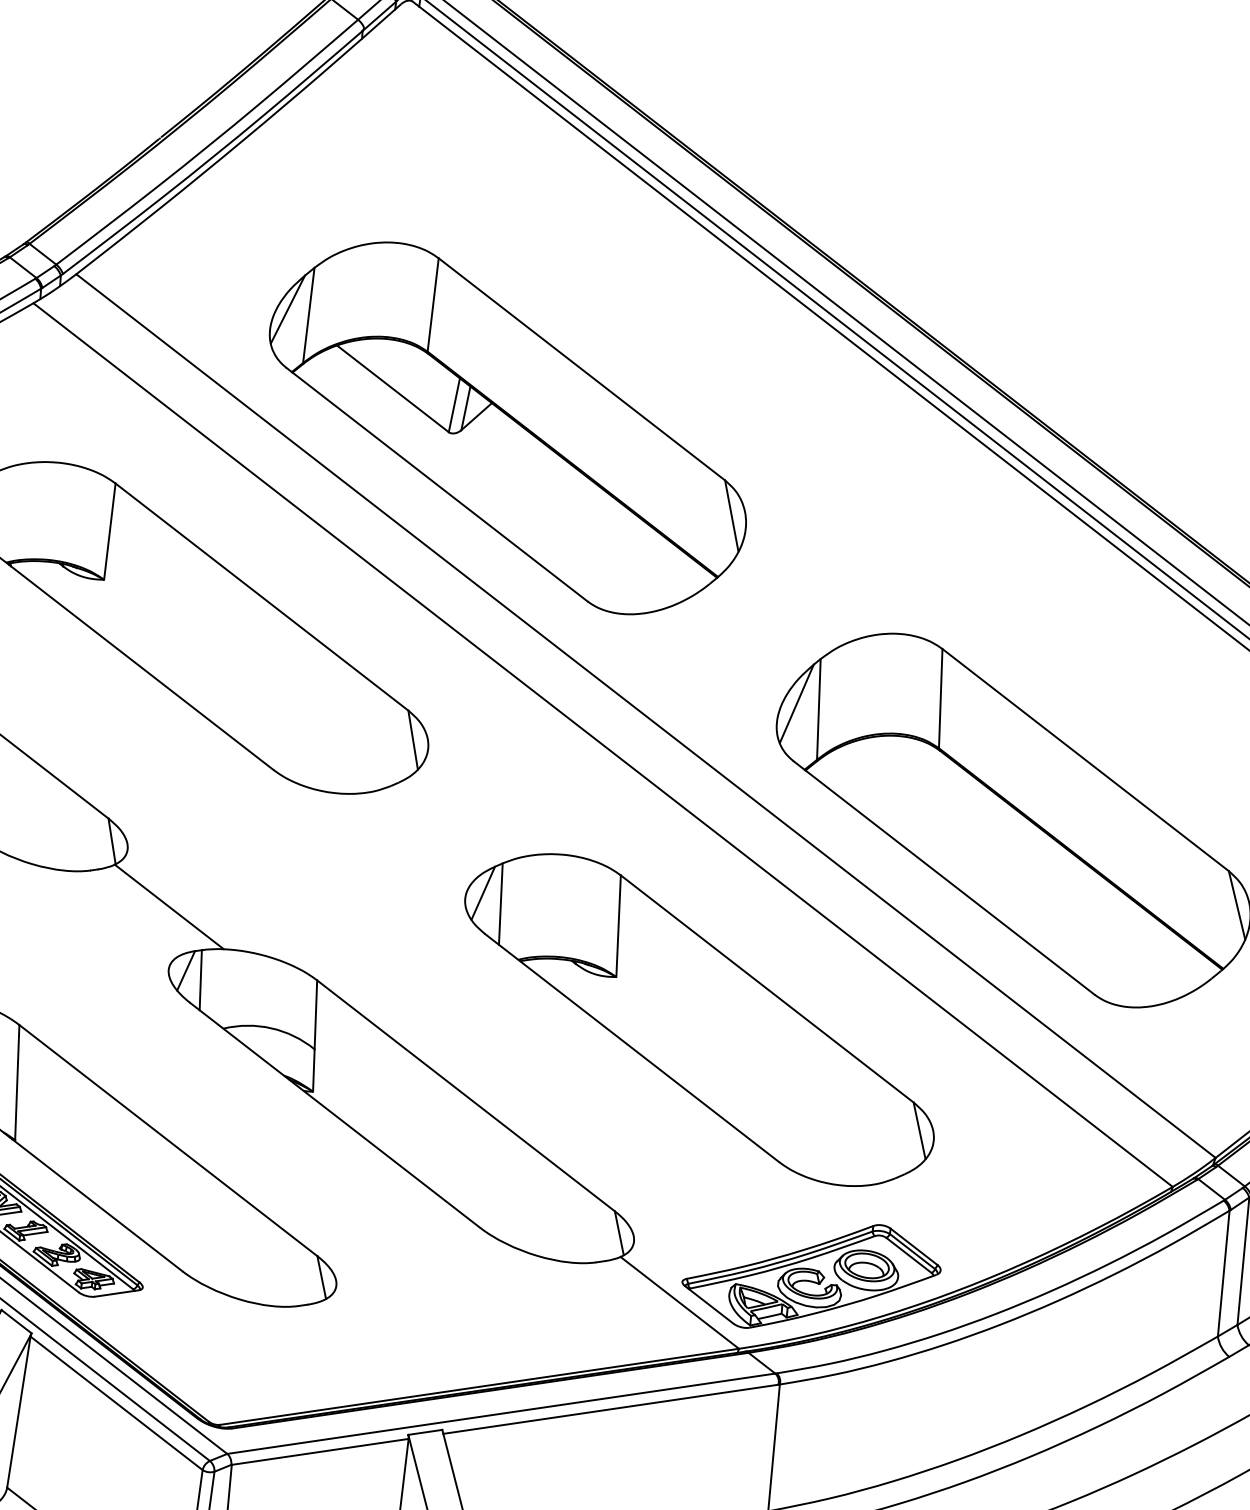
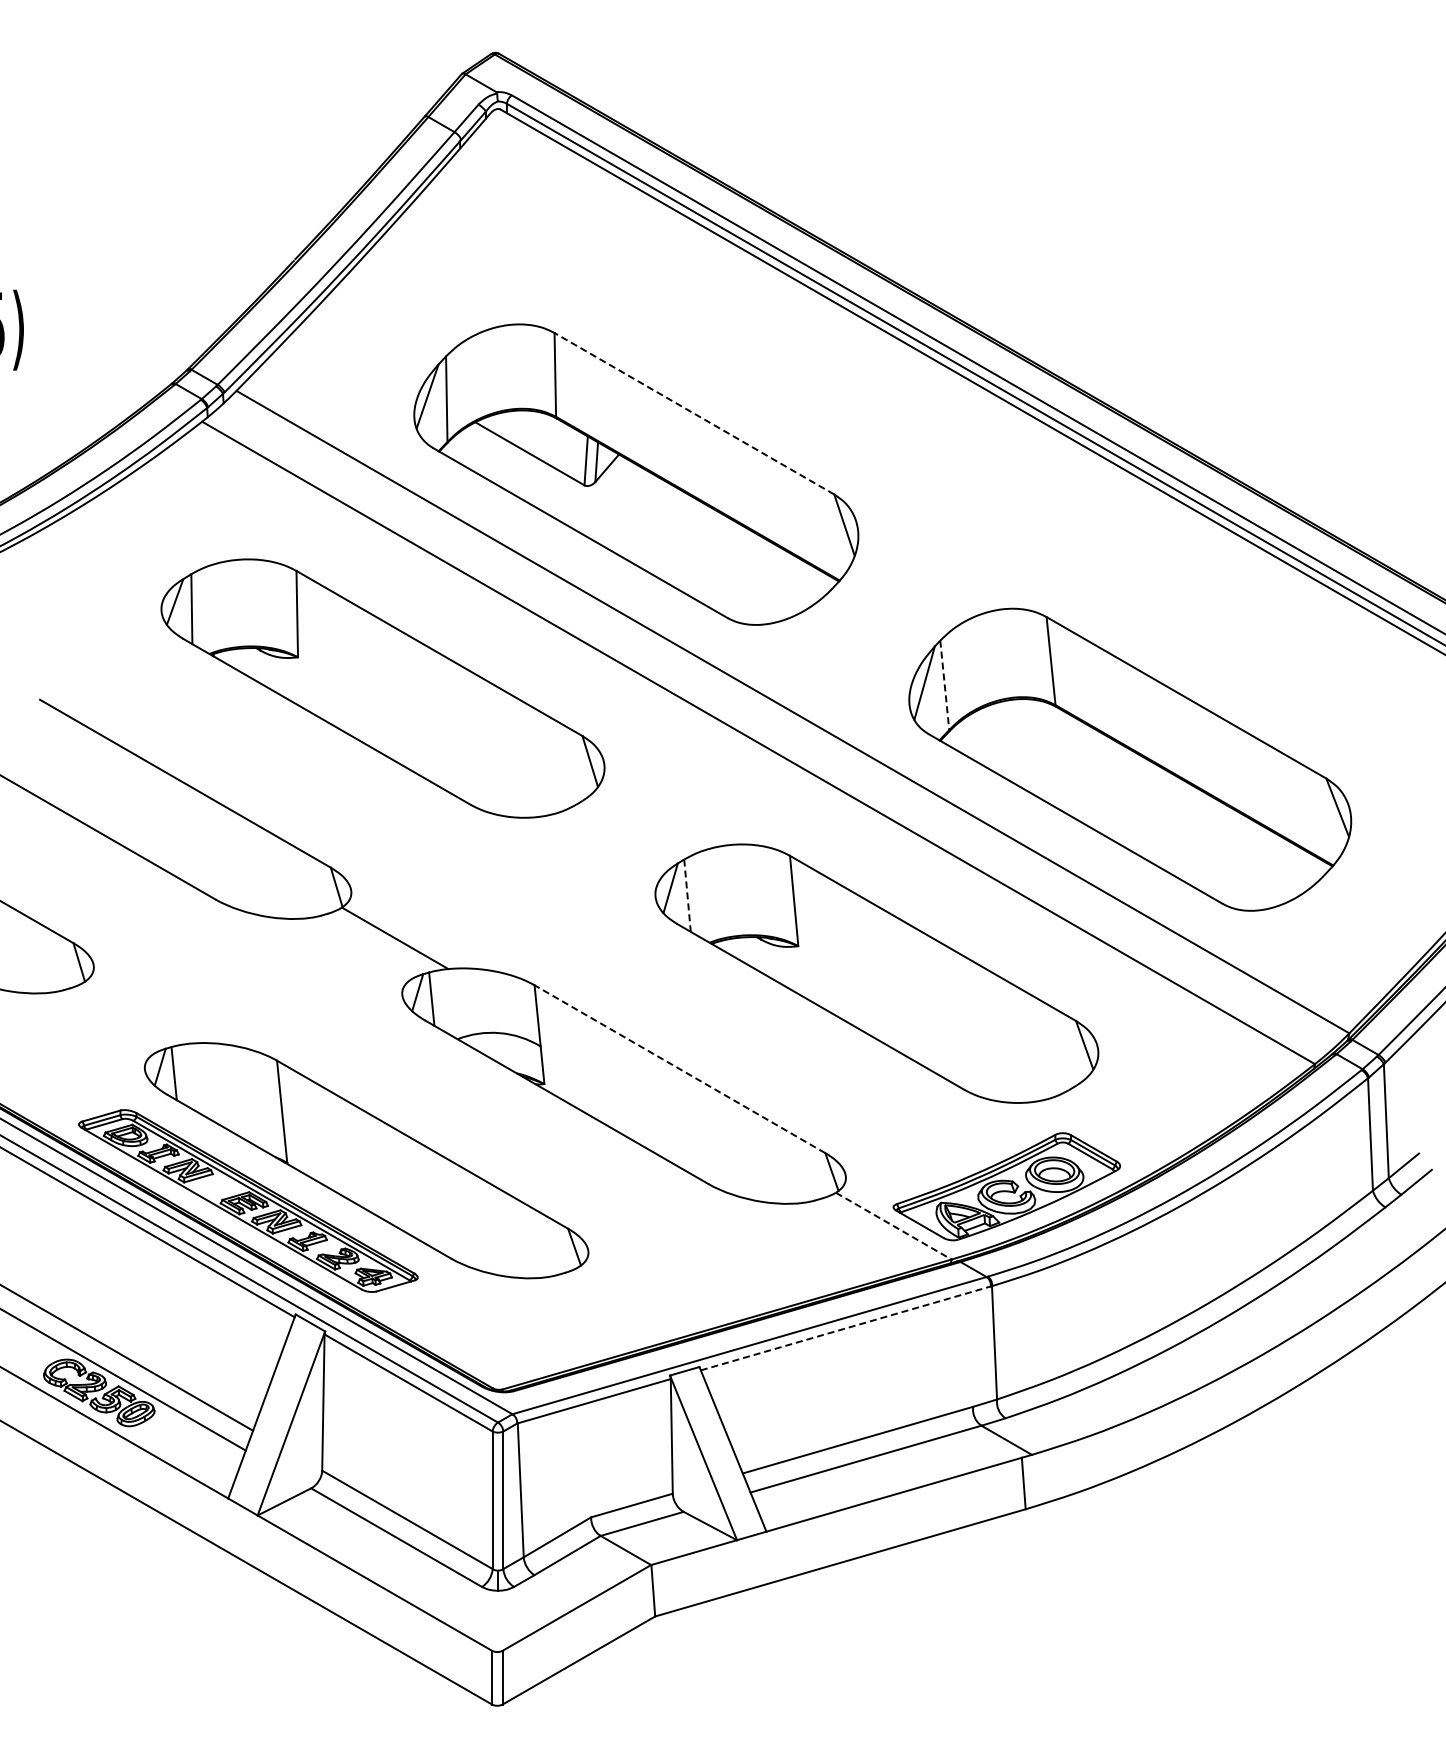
line: (580, 368) -> (693, 413), solid -> dashed
line: (818, 709) -> (944, 685), solid -> dashed
line: (500, 904) -> (687, 896), solid -> dashed
line: (465, 1096) -> (679, 1069), solid -> dashed
line: (679, 1303) -> (893, 1226), solid -> dashed
line: (610, 1409) -> (845, 1328), solid -> dashed

